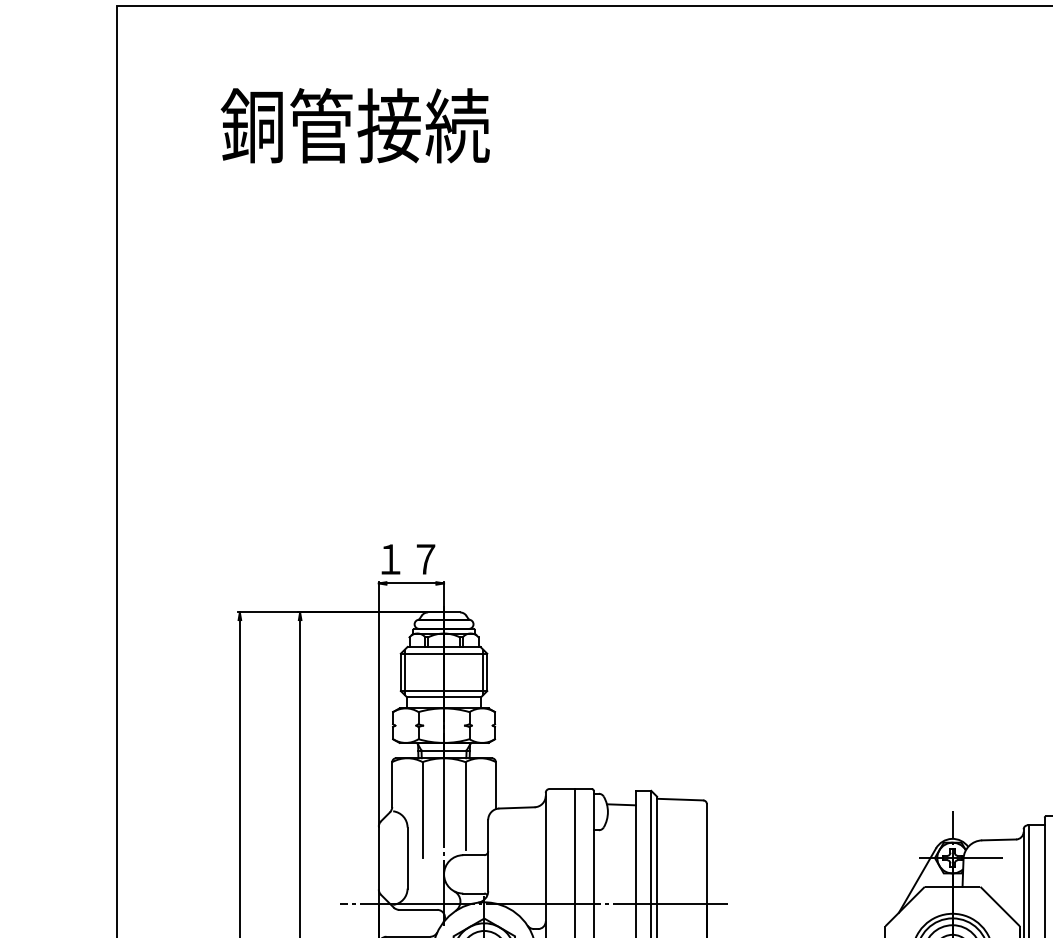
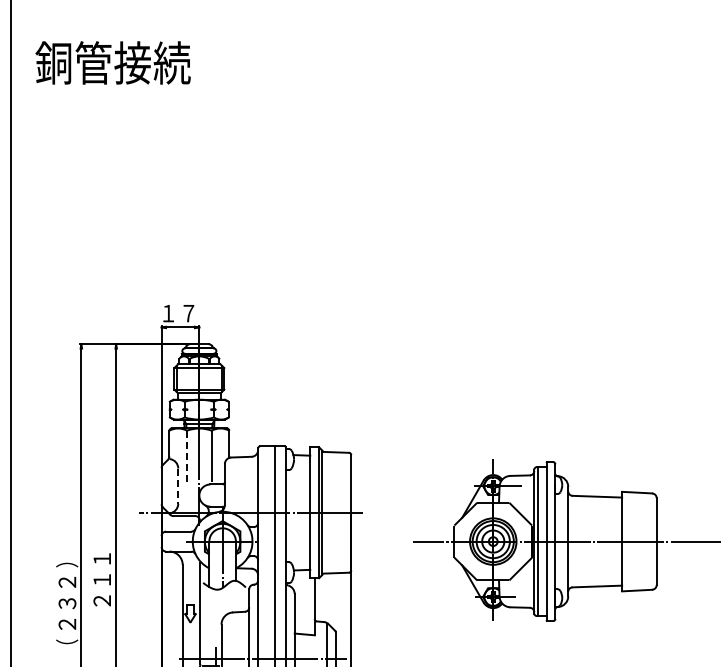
text: (354, 124) -> (112, 62), moved
line: (421, 810) -> (186, 458), solid -> dashed
line: (407, 858) -> (178, 486), solid -> dashed

